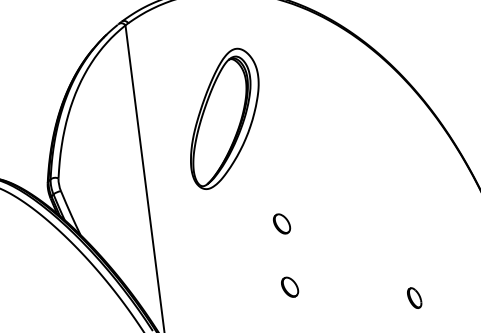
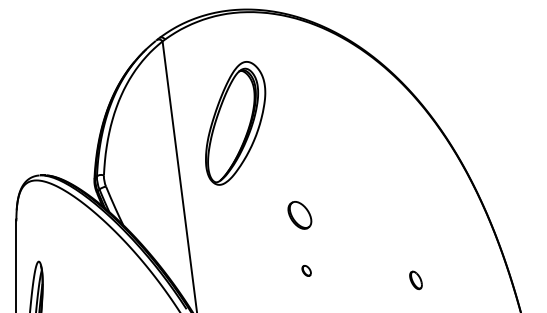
part: (224, 119) -> (235, 123), moved
part: (281, 224) -> (299, 215), size x1.6
part: (289, 286) -> (306, 270), size x0.6

